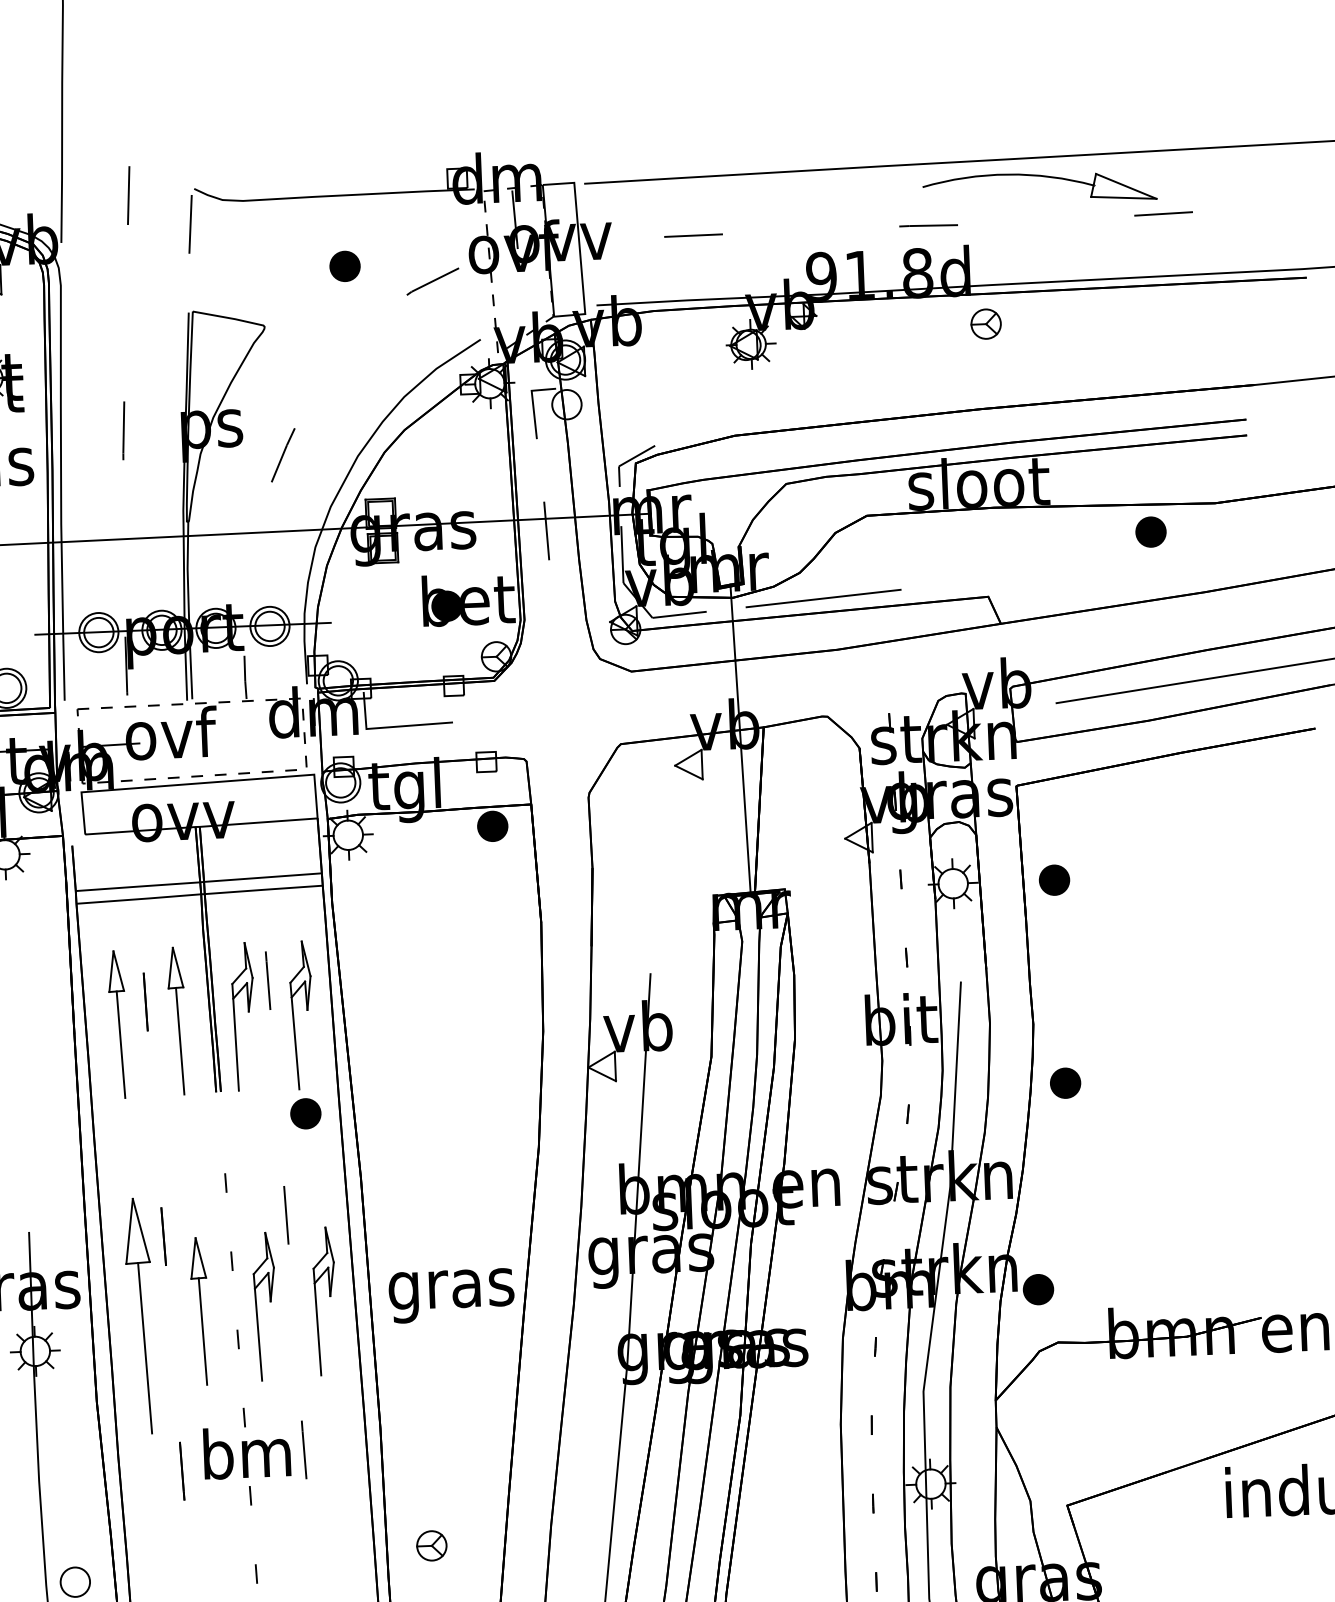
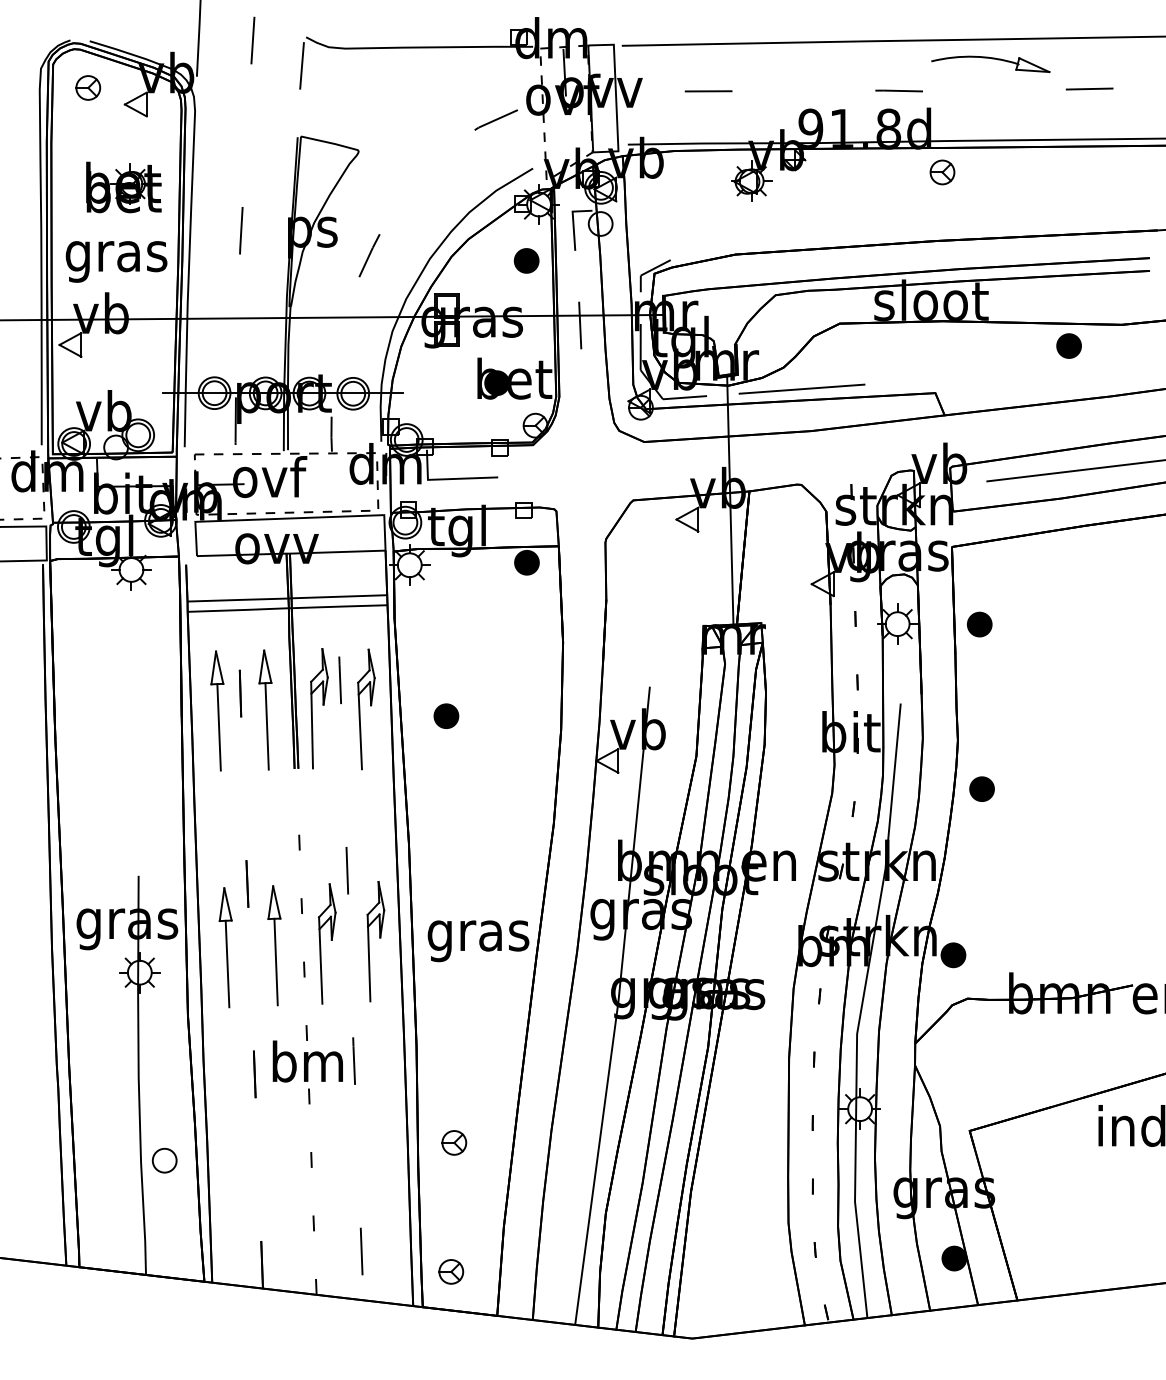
part: (1040, 188) -> (990, 64), size x0.62
part: (344, 265) -> (526, 260), moved
part: (305, 1112) -> (446, 715), moved
part: (139, 1316) -> (225, 947), size x0.62

